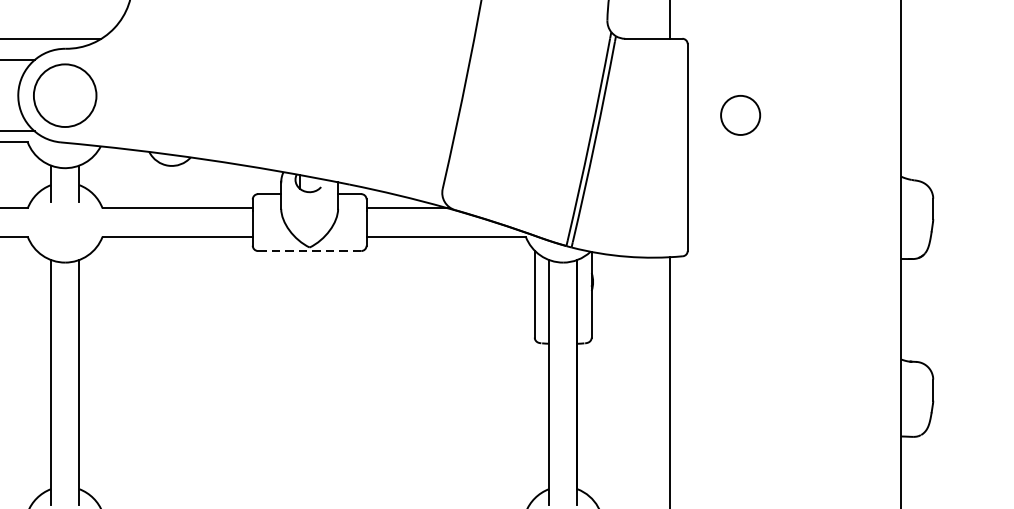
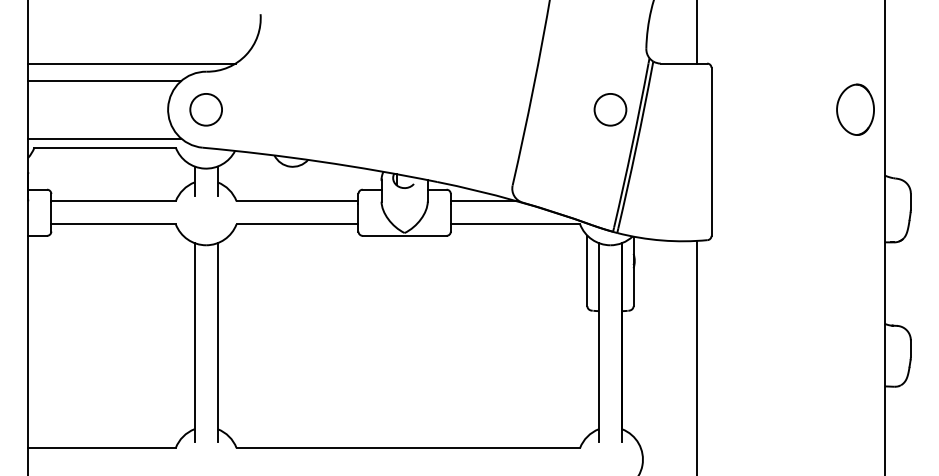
circle: (65, 95) -> (206, 109), size x0.62
part: (865, 95) -> (855, 109), added
circle: (740, 115) -> (610, 109), moved
line: (309, 250) -> (404, 235), dashed -> solid

